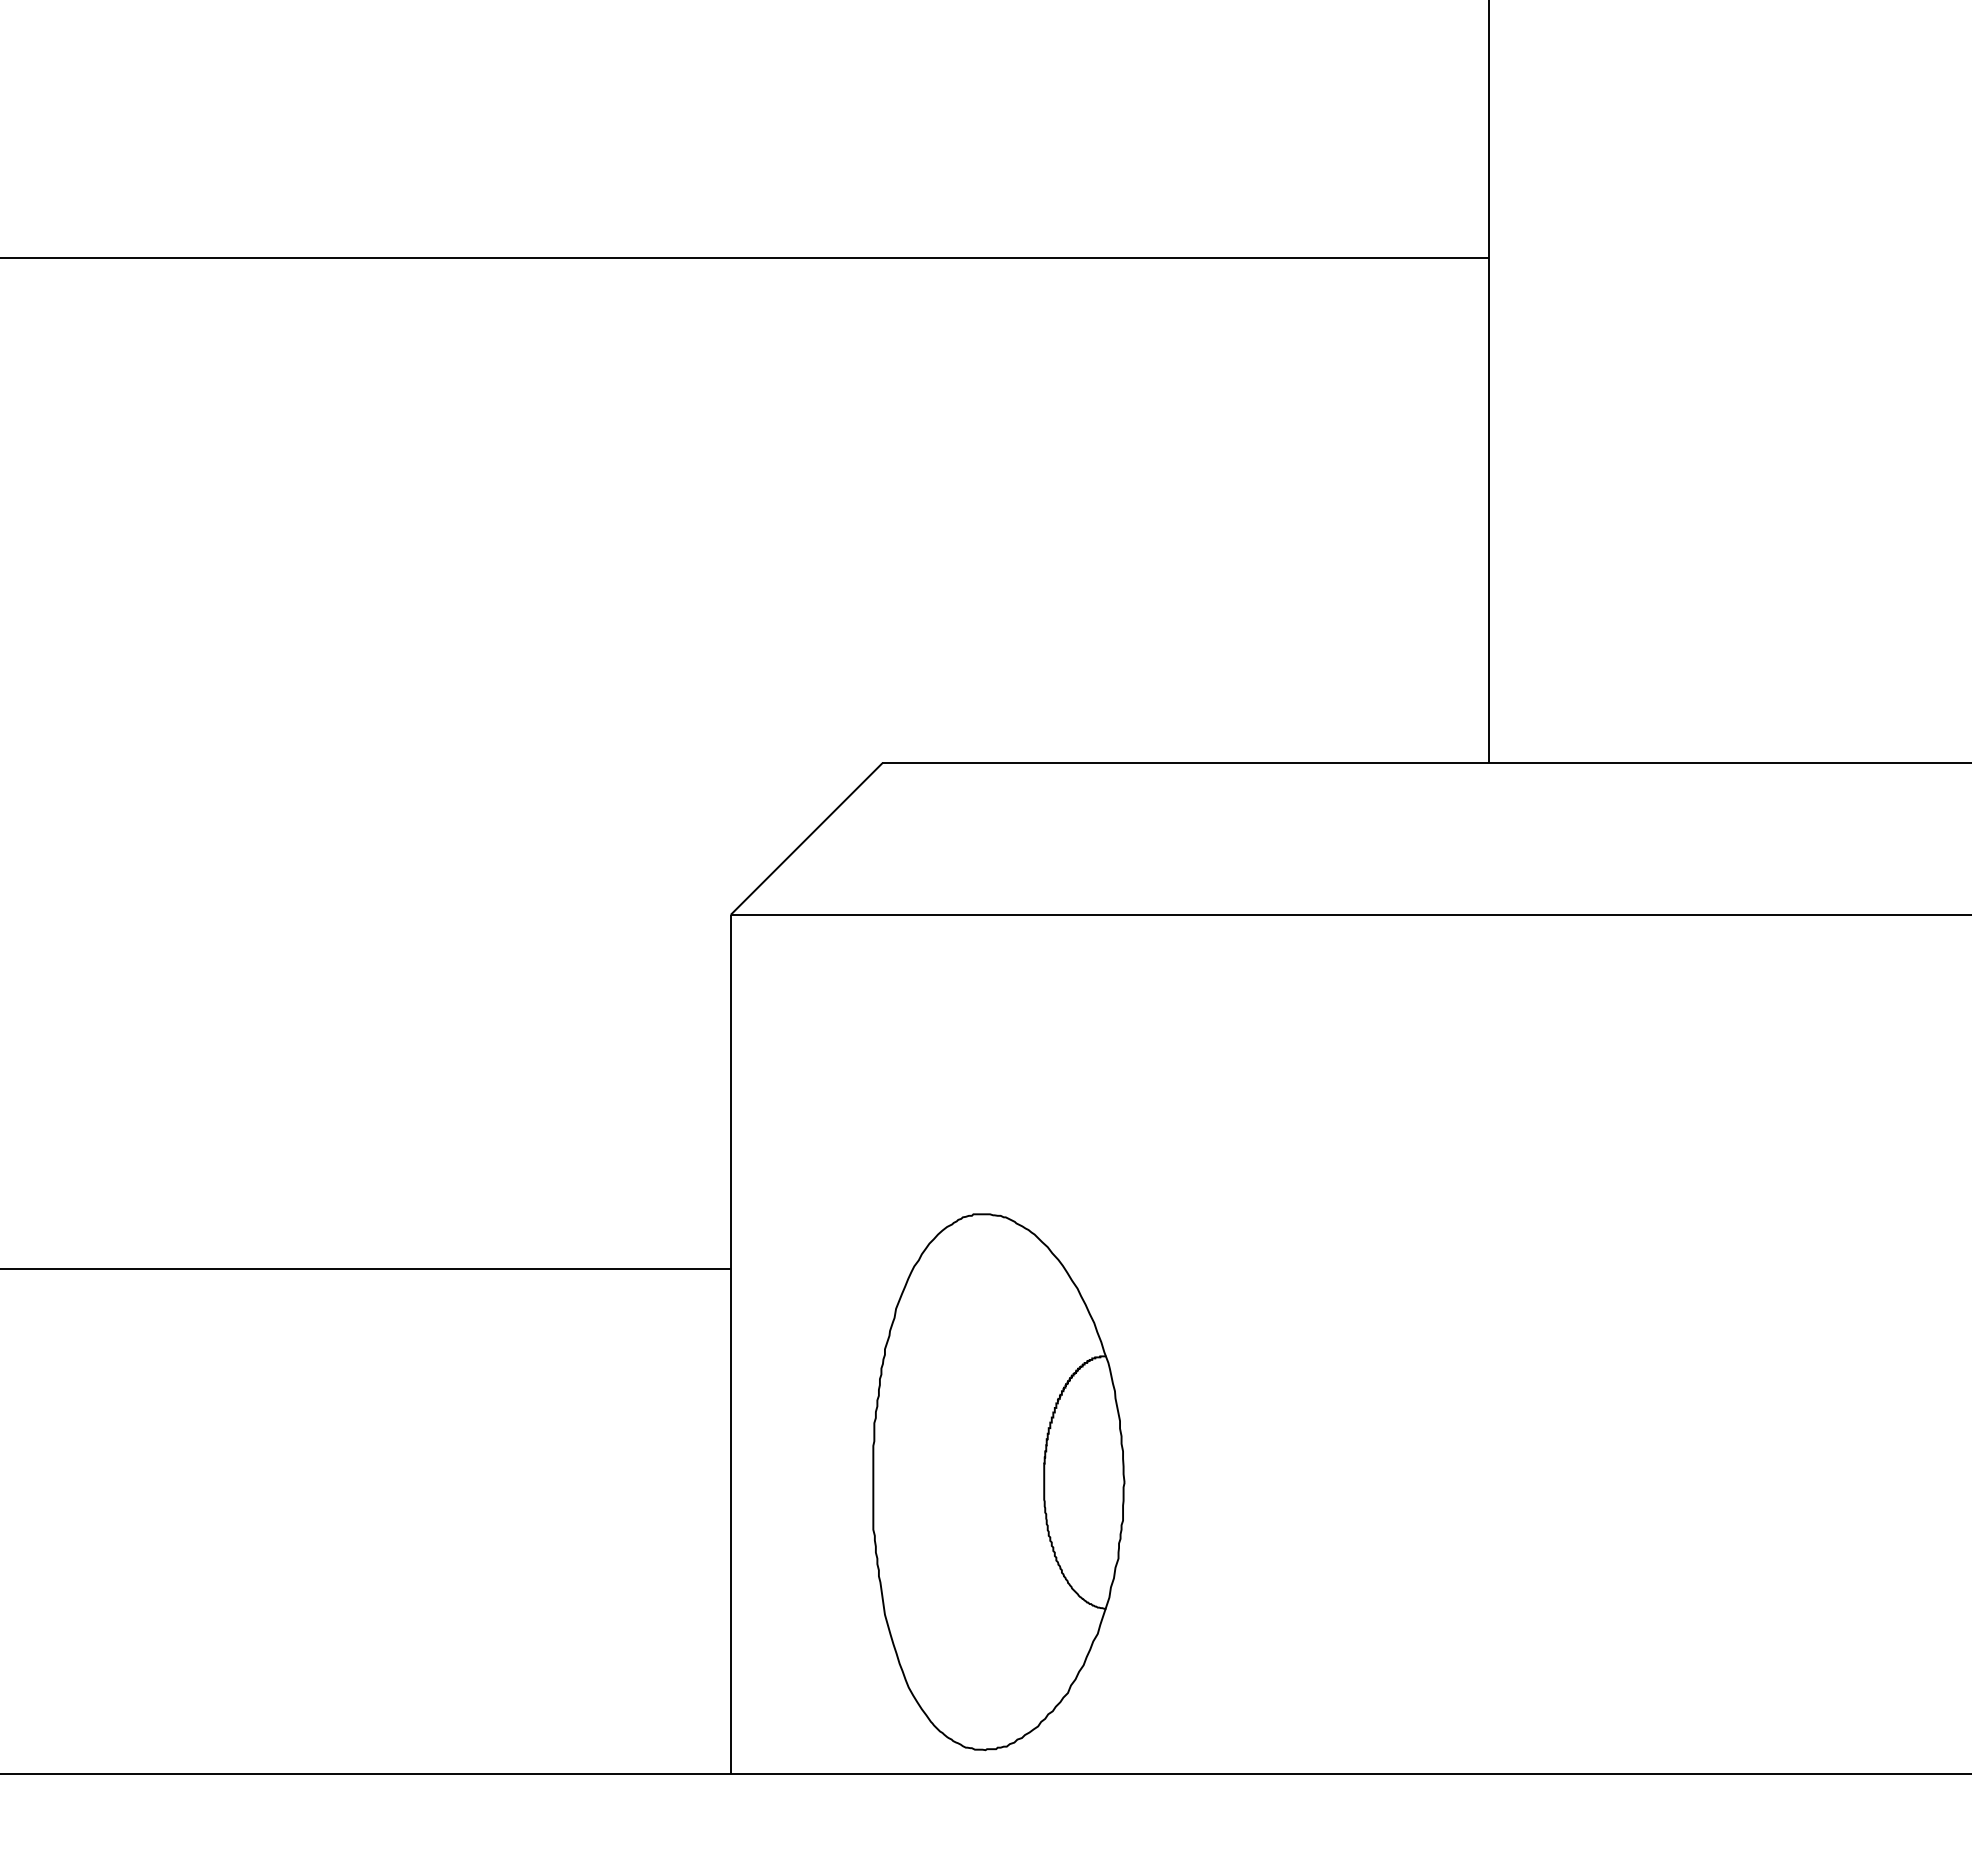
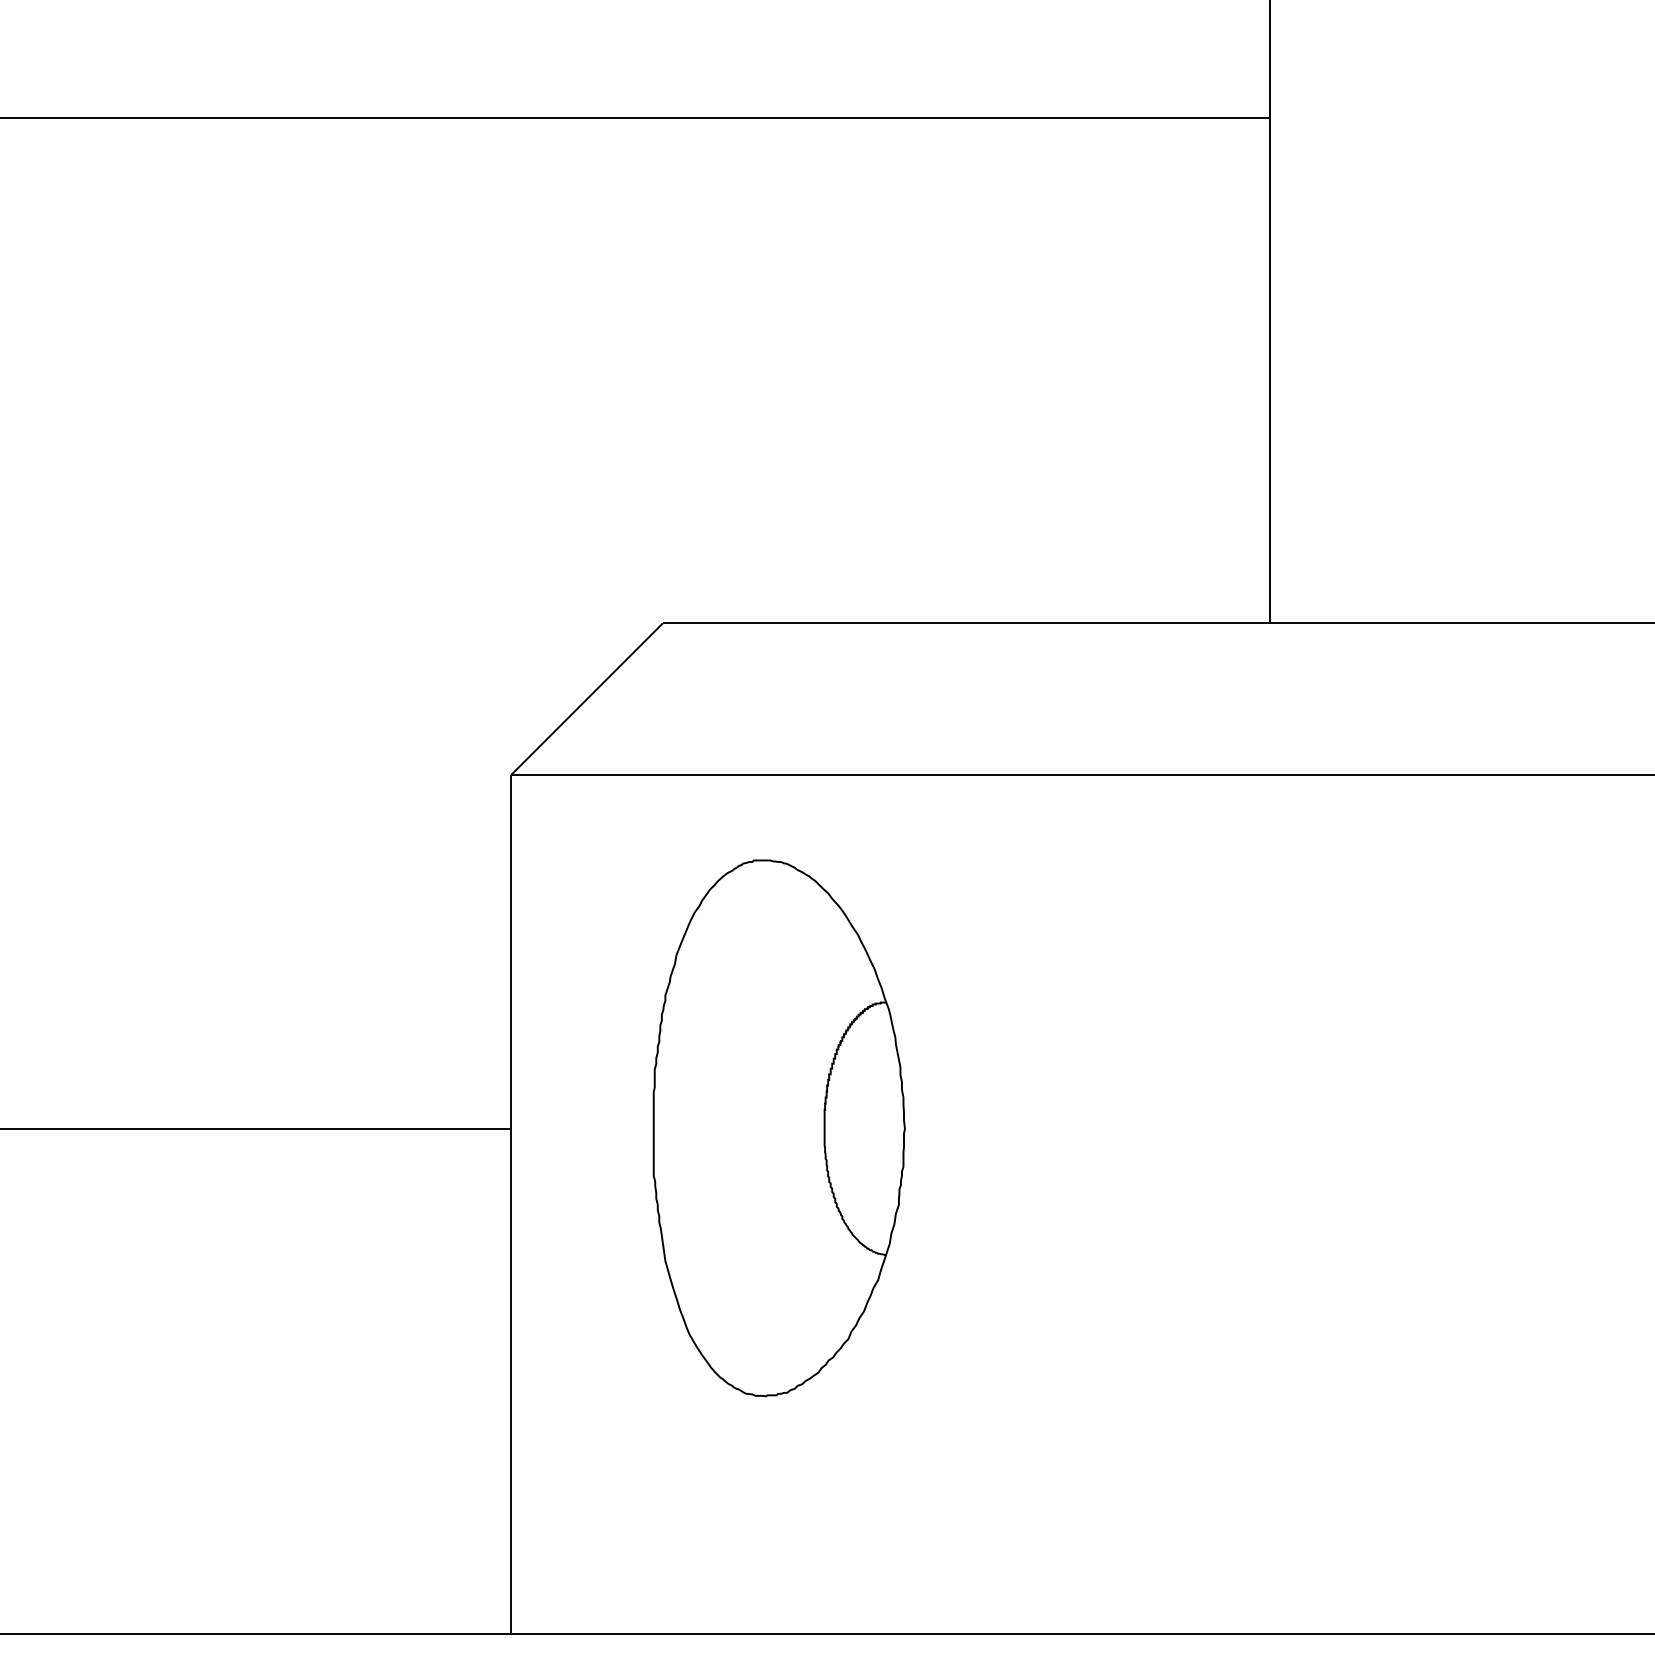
part: (998, 1482) -> (778, 1128), moved

